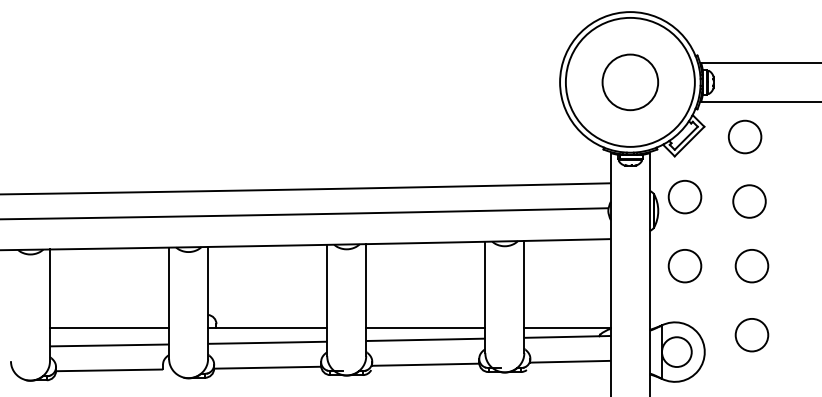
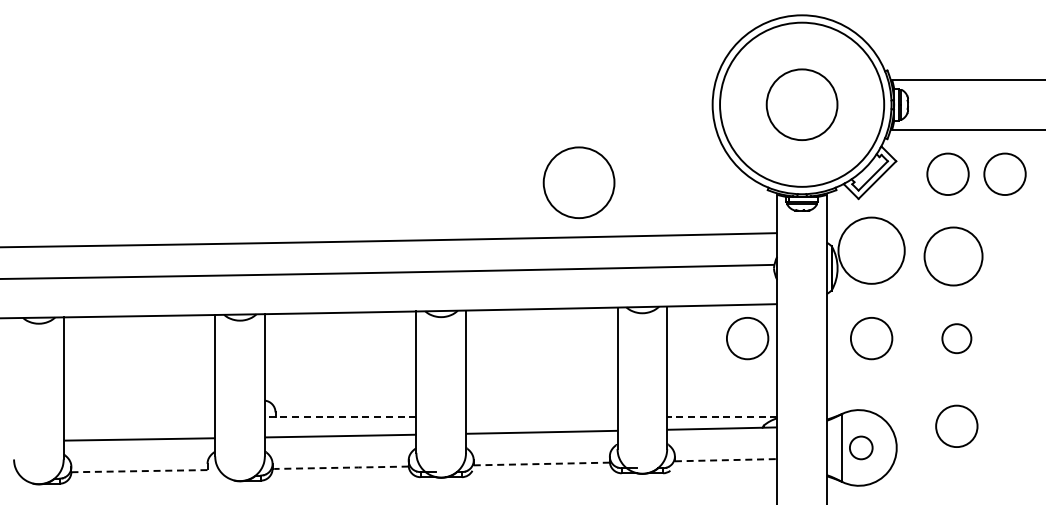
circle: (789, 136) -> (1004, 173), added
circle: (454, 143) -> (578, 182), added
circle: (684, 196) -> (871, 250), size x1.6
circle: (749, 200) -> (953, 255), size x1.4
circle: (587, 266) -> (747, 338), added
circle: (751, 266) -> (956, 338), size x0.7
line: (109, 327) -> (139, 416), removed
line: (267, 327) -> (340, 416), solid -> dashed
line: (425, 327) -> (541, 416), removed
line: (567, 327) -> (721, 416), solid -> dashed
circle: (677, 351) -> (861, 447), size x0.6
line: (570, 361) -> (725, 460), solid -> dashed
line: (424, 365) -> (540, 464), solid -> dashed
line: (267, 367) -> (340, 467), solid -> dashed
line: (109, 370) -> (139, 471), solid -> dashed

